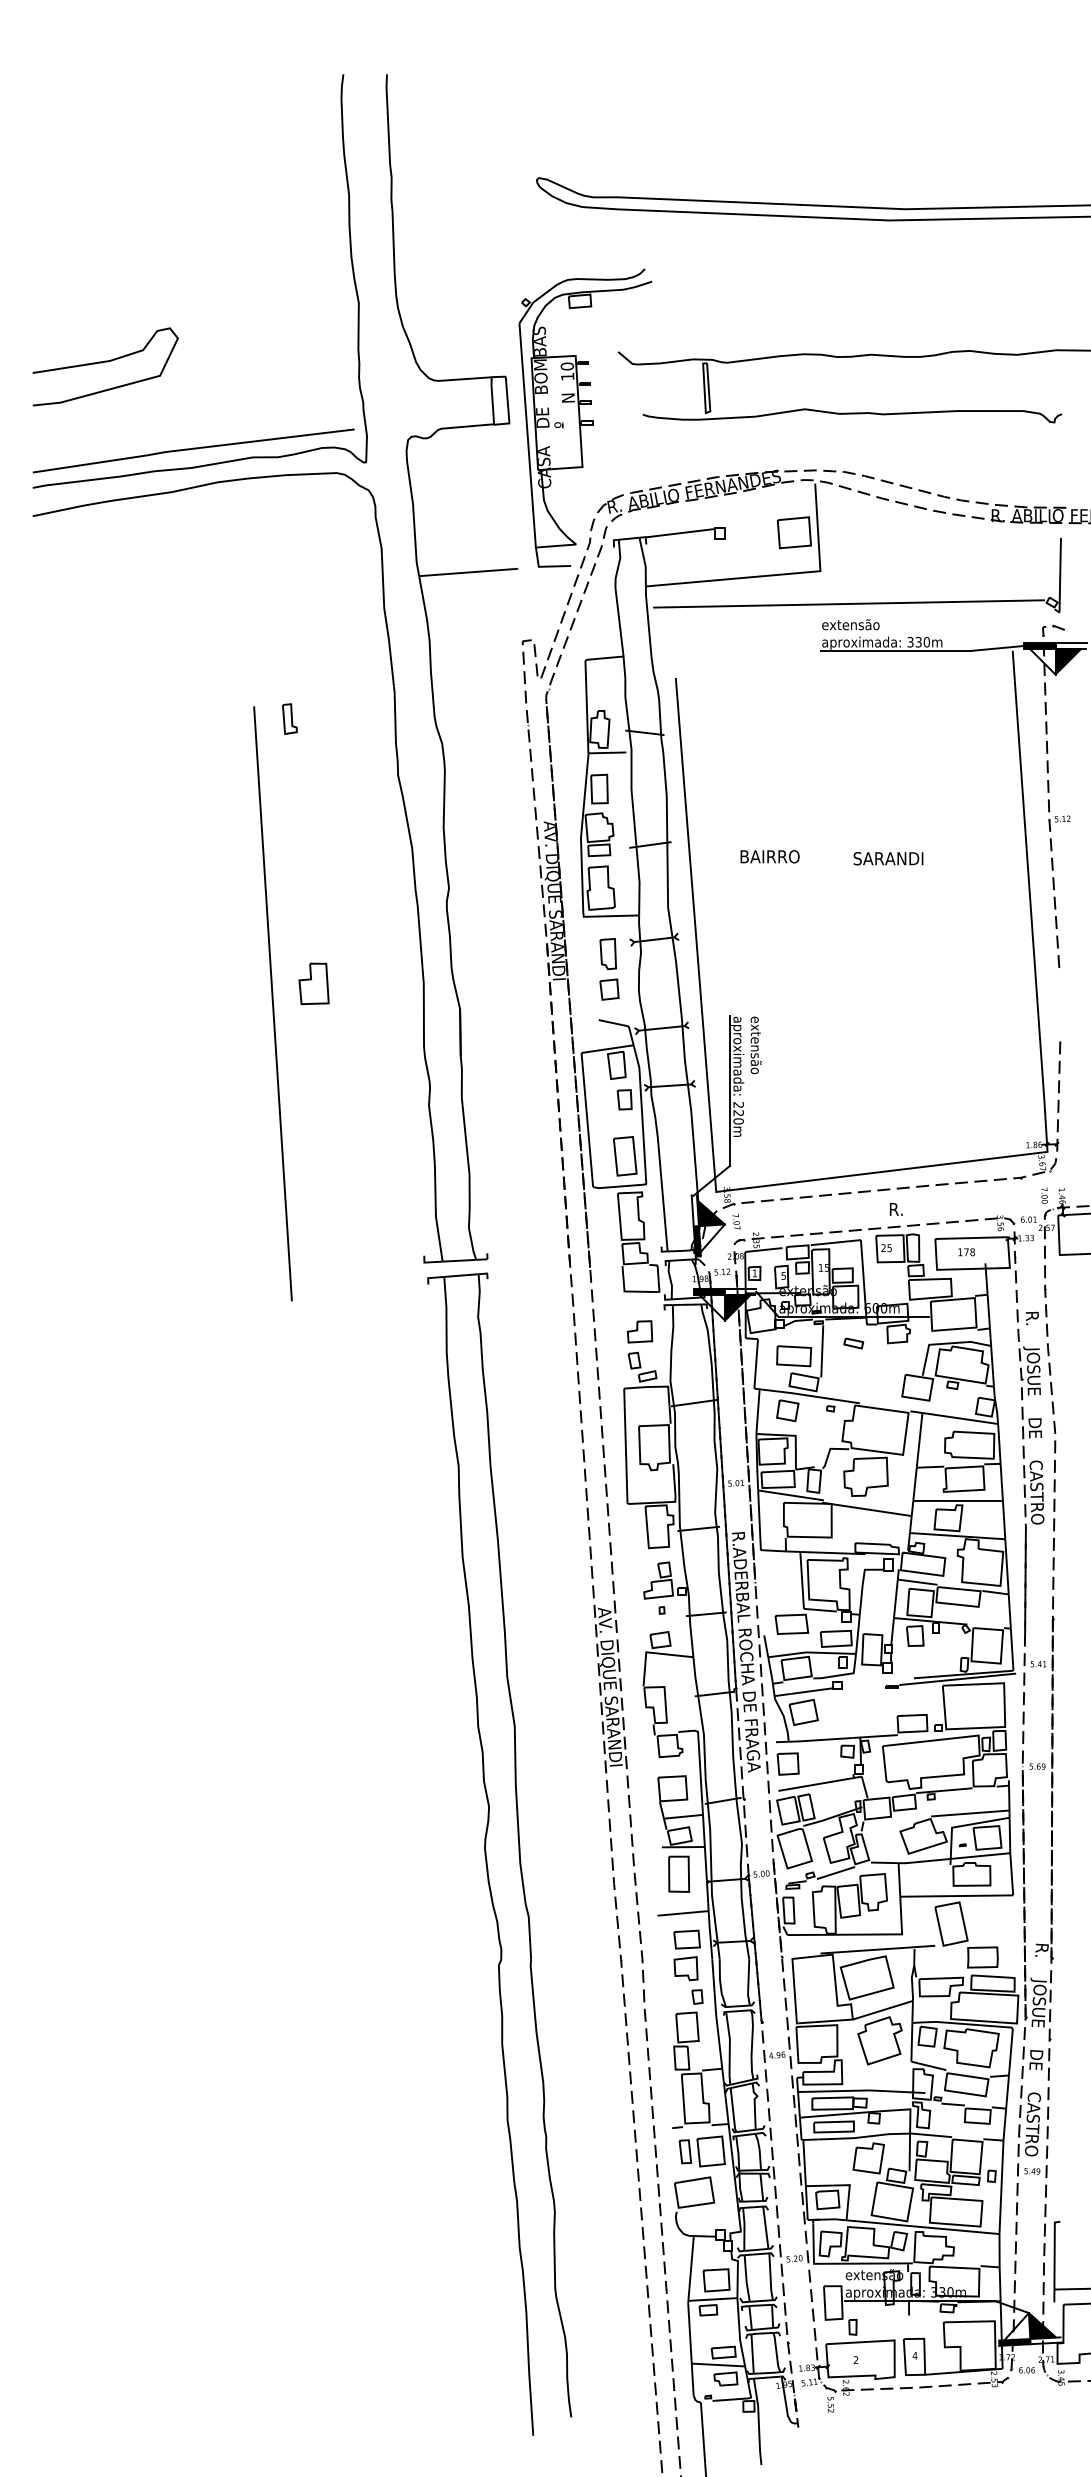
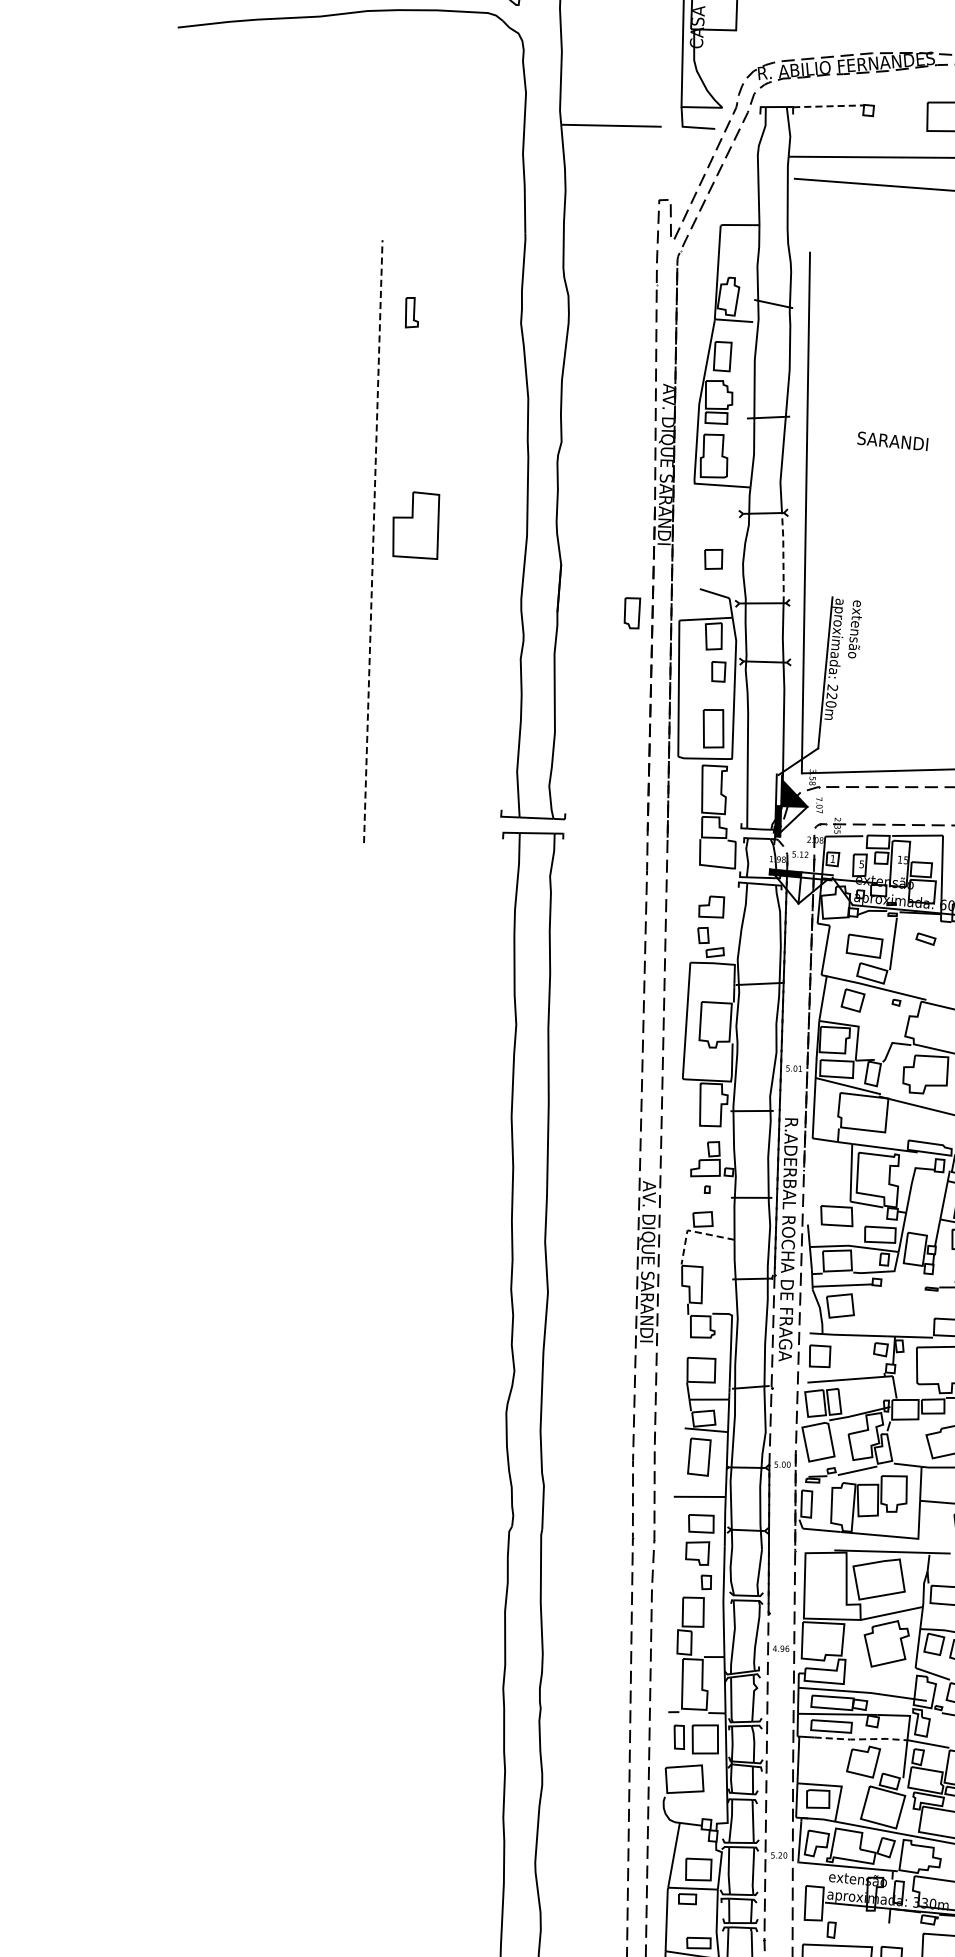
line: (681, 533) -> (829, 106), solid -> dashed
part: (289, 718) -> (411, 312), moved
text: (774, 856) -> (892, 440), BAIRRO -> SARANDI
part: (607, 954) -> (631, 613), moved
line: (678, 981) -> (783, 557), solid -> dashed
part: (313, 983) -> (416, 525), size x1.6
line: (272, 1003) -> (372, 541), solid -> dashed
fill: (738, 1307) -> (813, 891), removed
line: (652, 1652) -> (693, 1231), solid -> dashed
line: (864, 2136) -> (861, 1738), solid -> dashed

